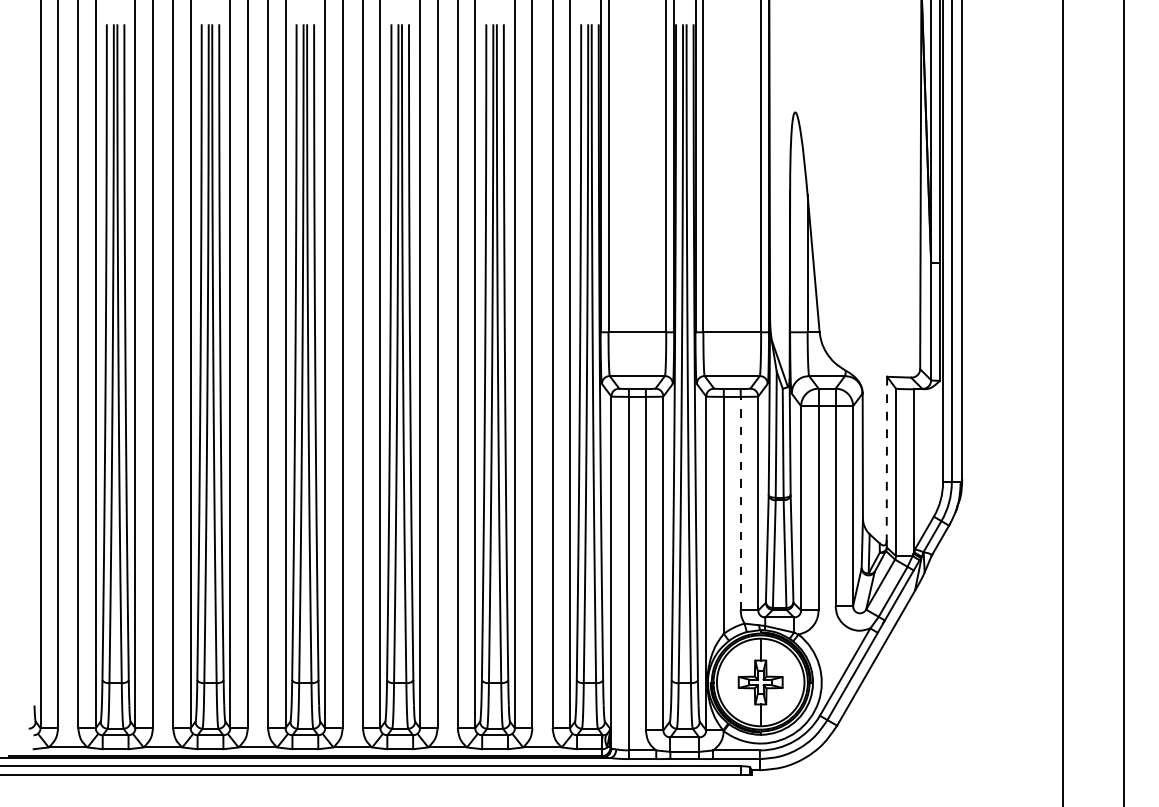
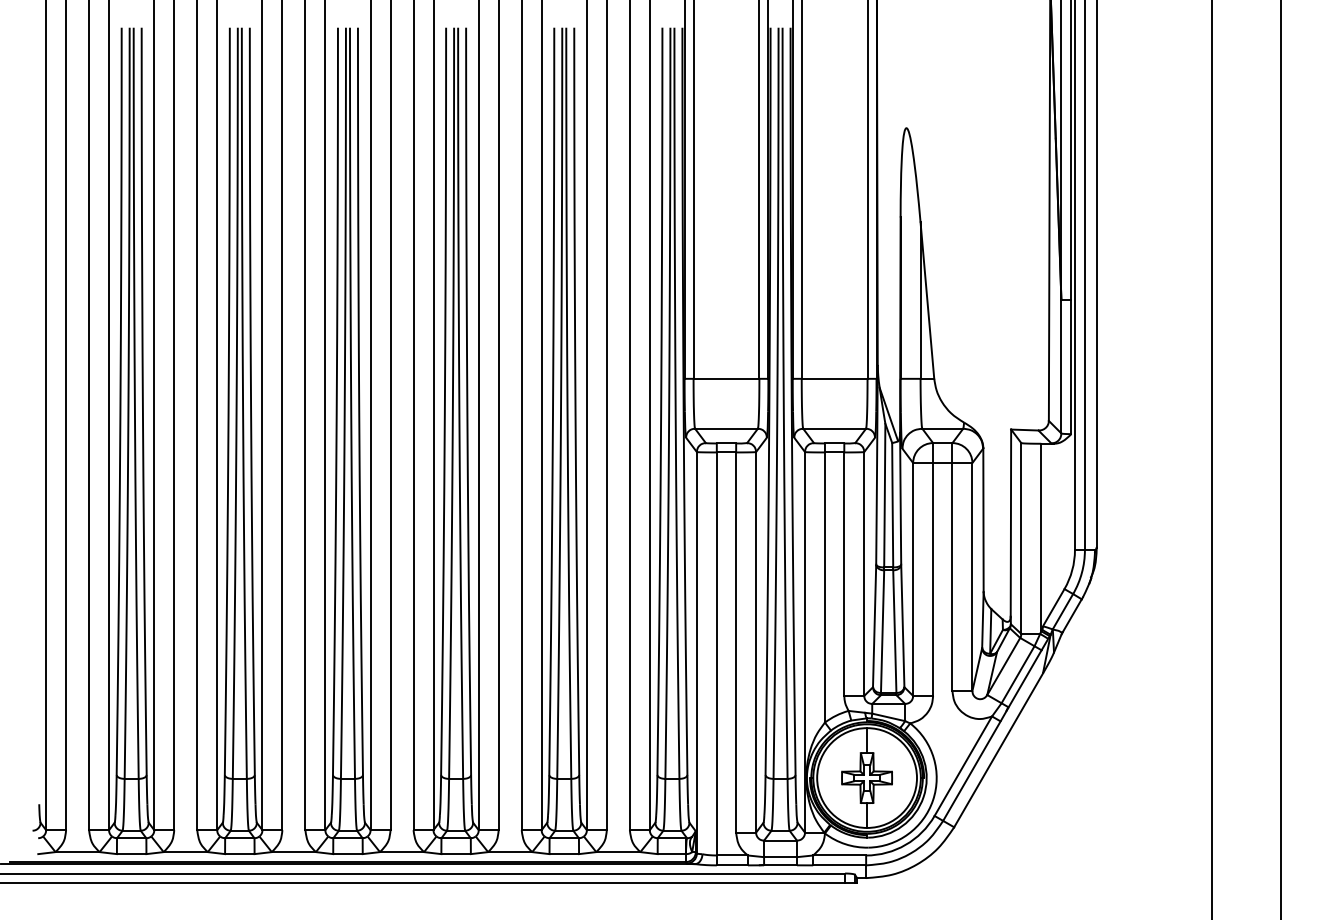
line: (886, 459) -> (1010, 523), dashed -> solid
line: (740, 503) -> (844, 574), dashed -> solid

